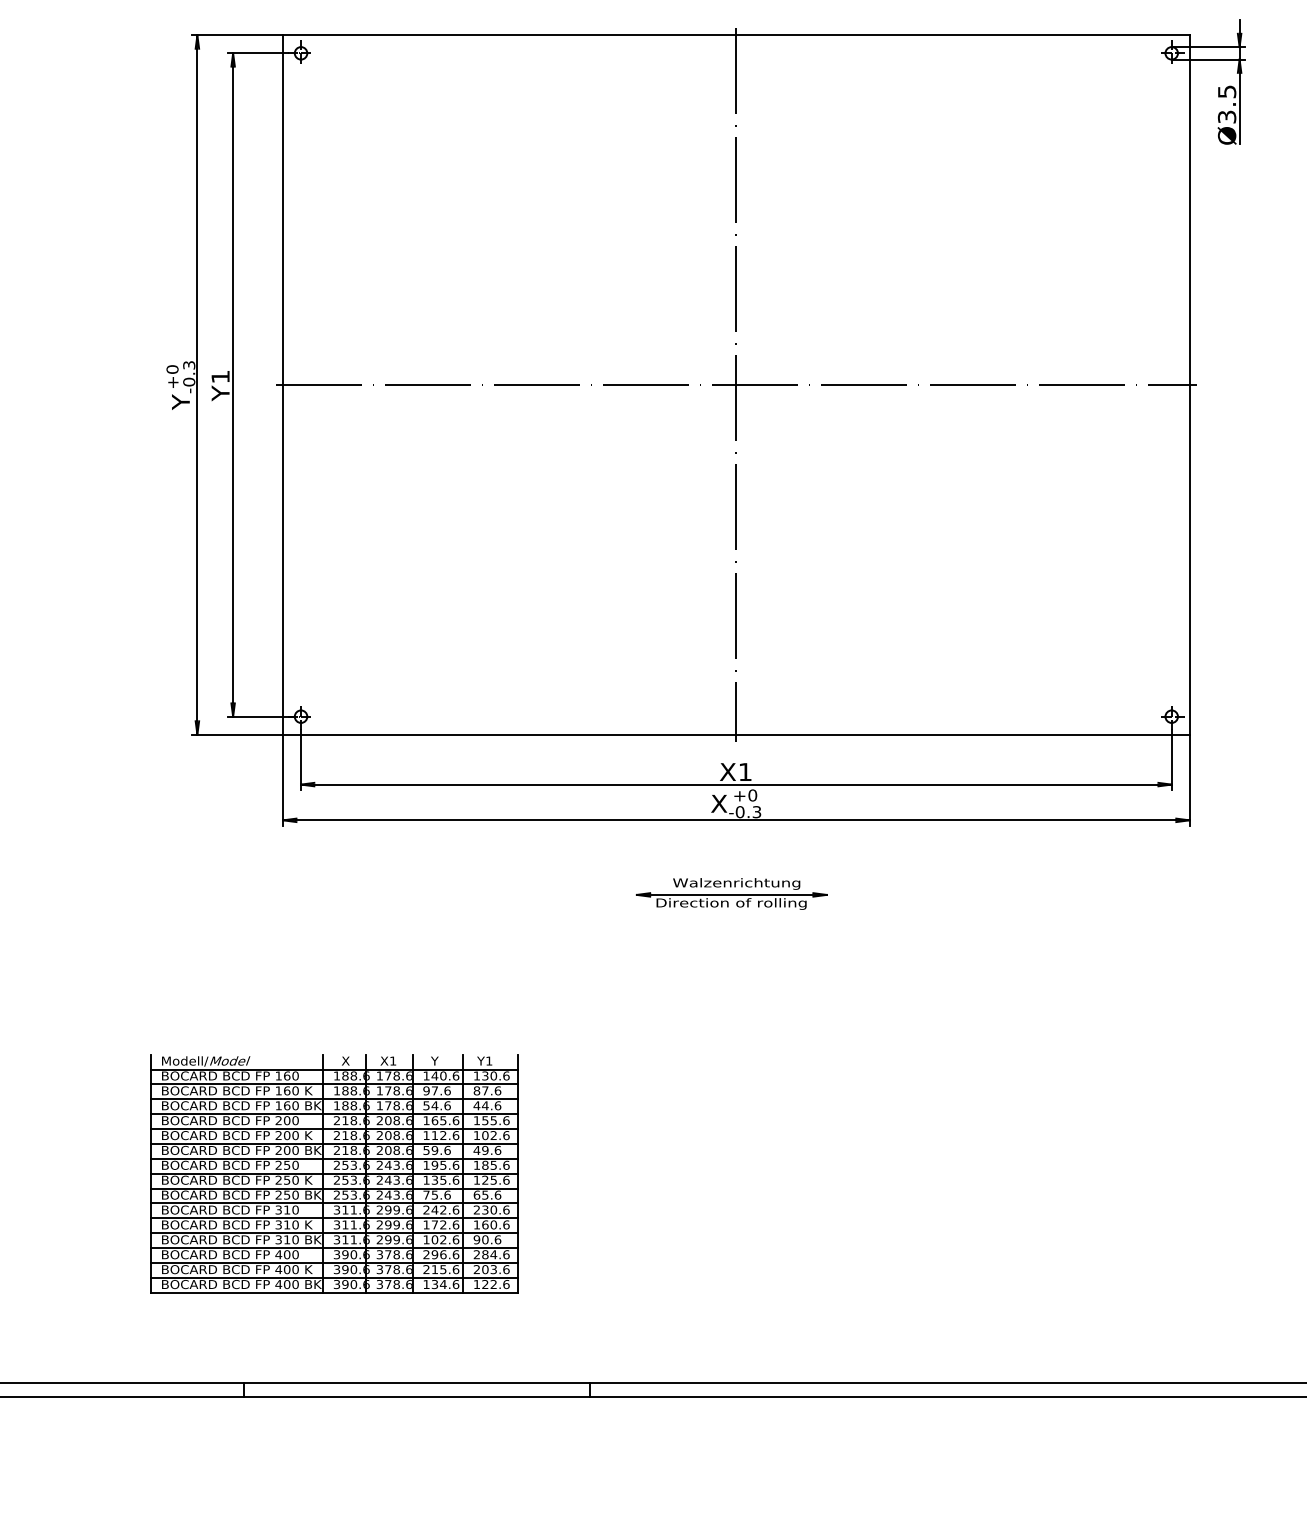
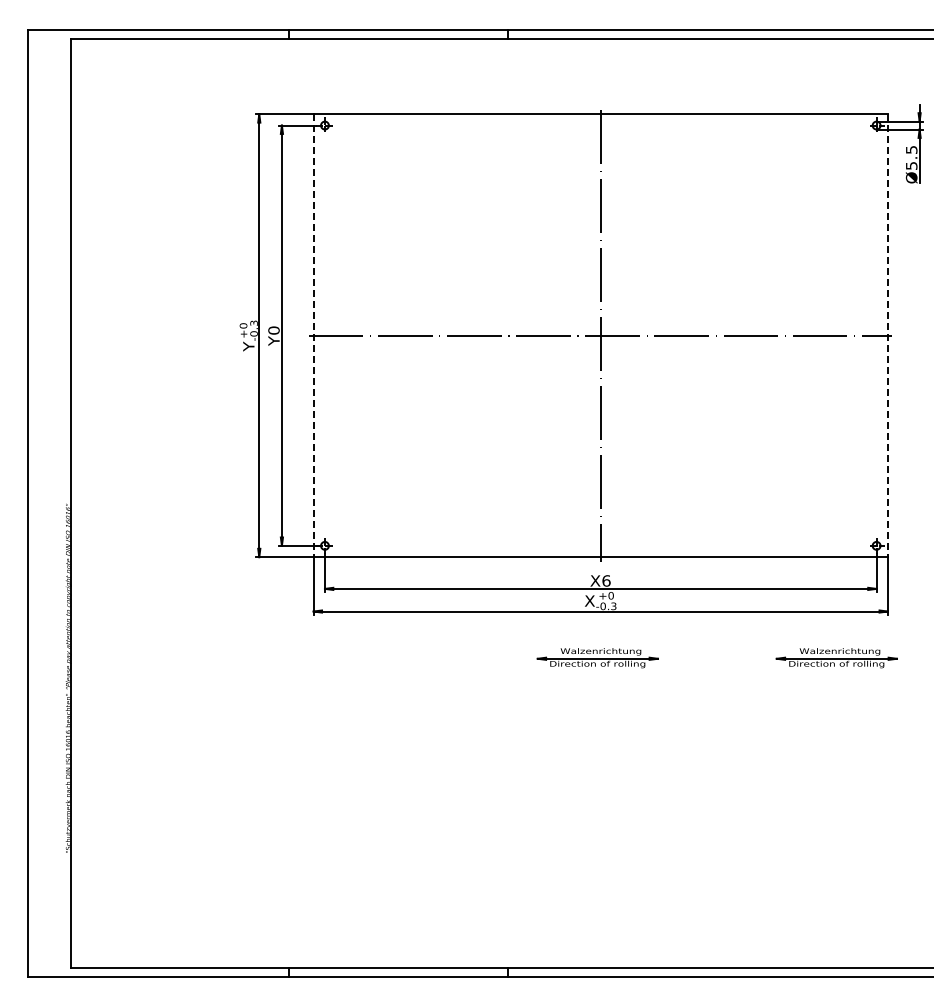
text: (1225, 116) -> (910, 165), Ø3.5 -> Ø5.5
text: (219, 376) -> (273, 330), Y1 -> Y0
line: (282, 386) -> (313, 336), solid -> dashed
line: (1188, 386) -> (887, 336), solid -> dashed
text: (745, 771) -> (606, 580), X1 -> X6
part: (1108, 894) -> (836, 658), added
part: (333, 1173) -> (345, 835), removed

